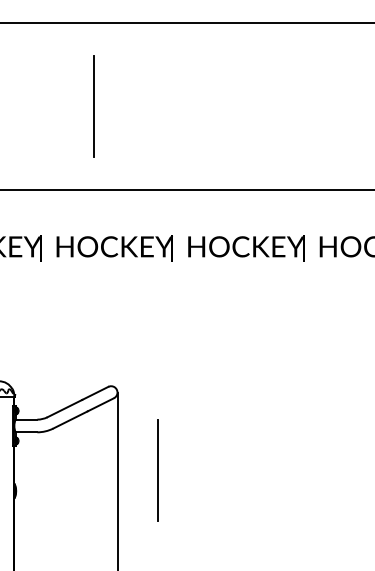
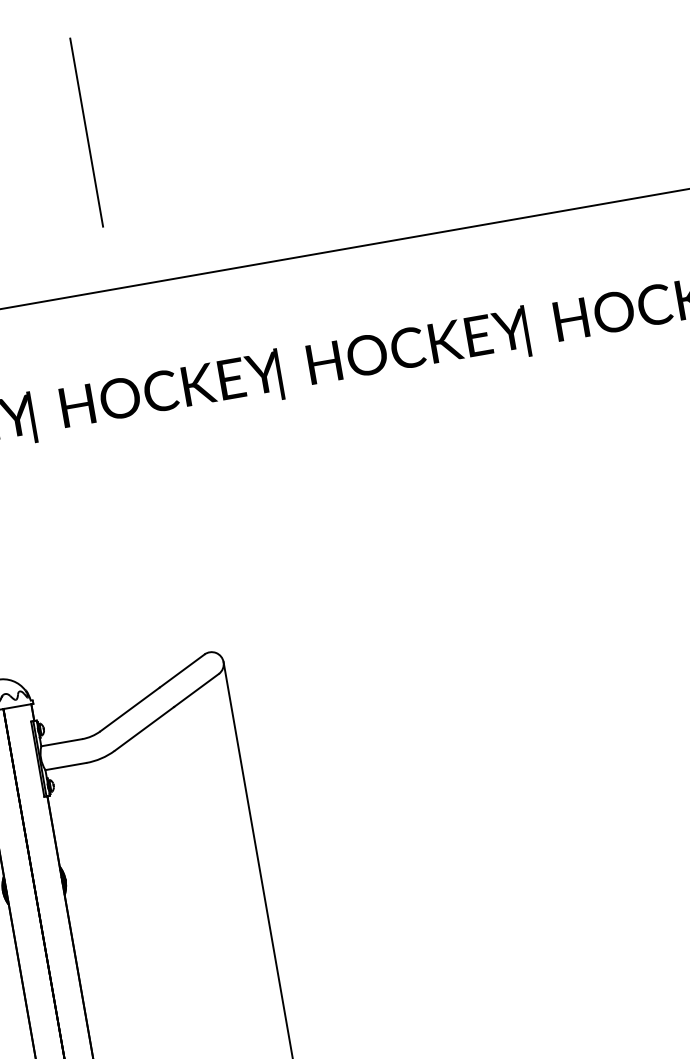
line: (157, 470) -> (324, 795), removed

